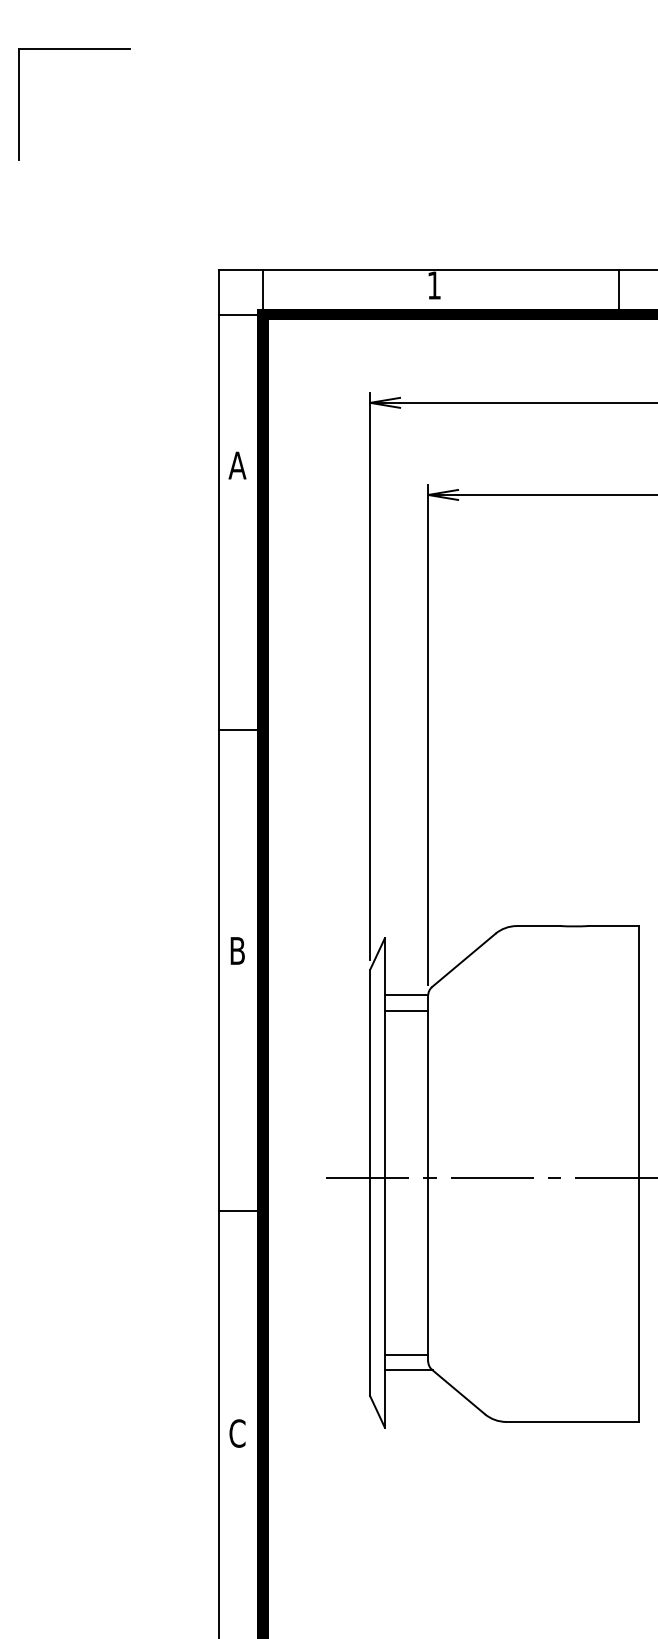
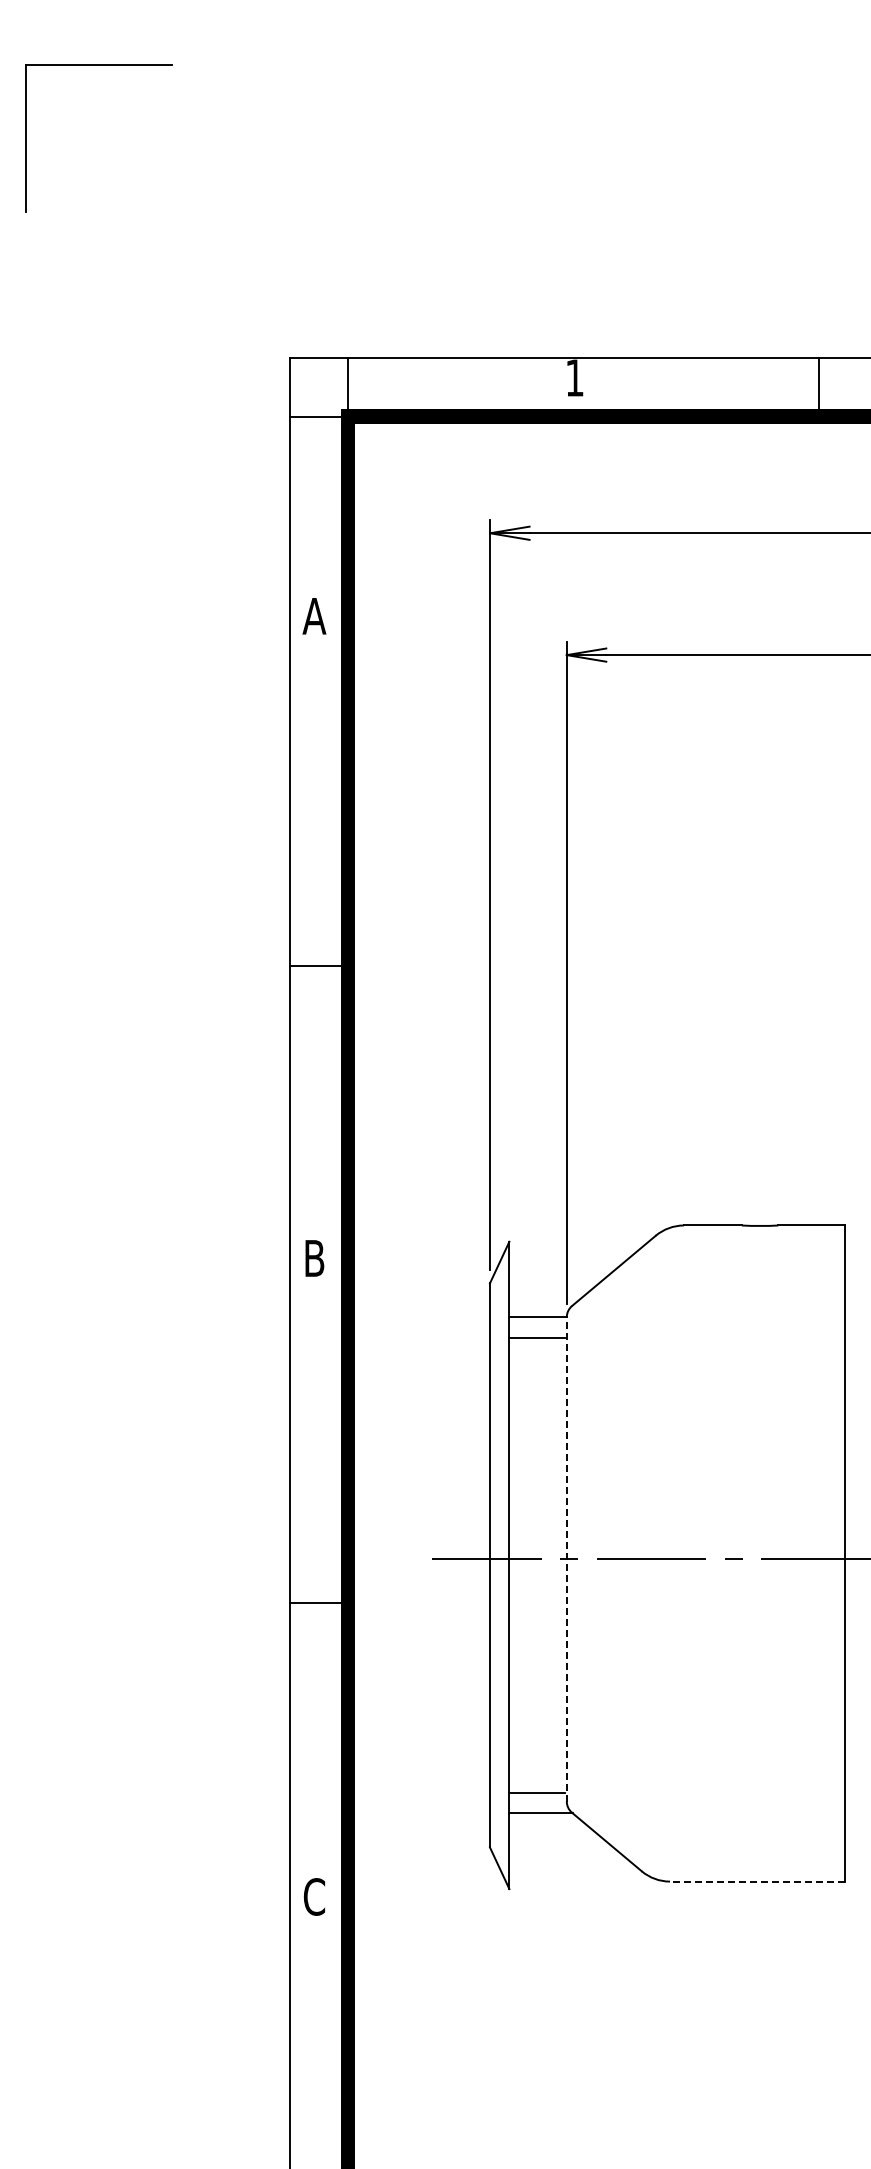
line: (428, 1177) -> (566, 1558), solid -> dashed
line: (572, 1421) -> (757, 1881), solid -> dashed

